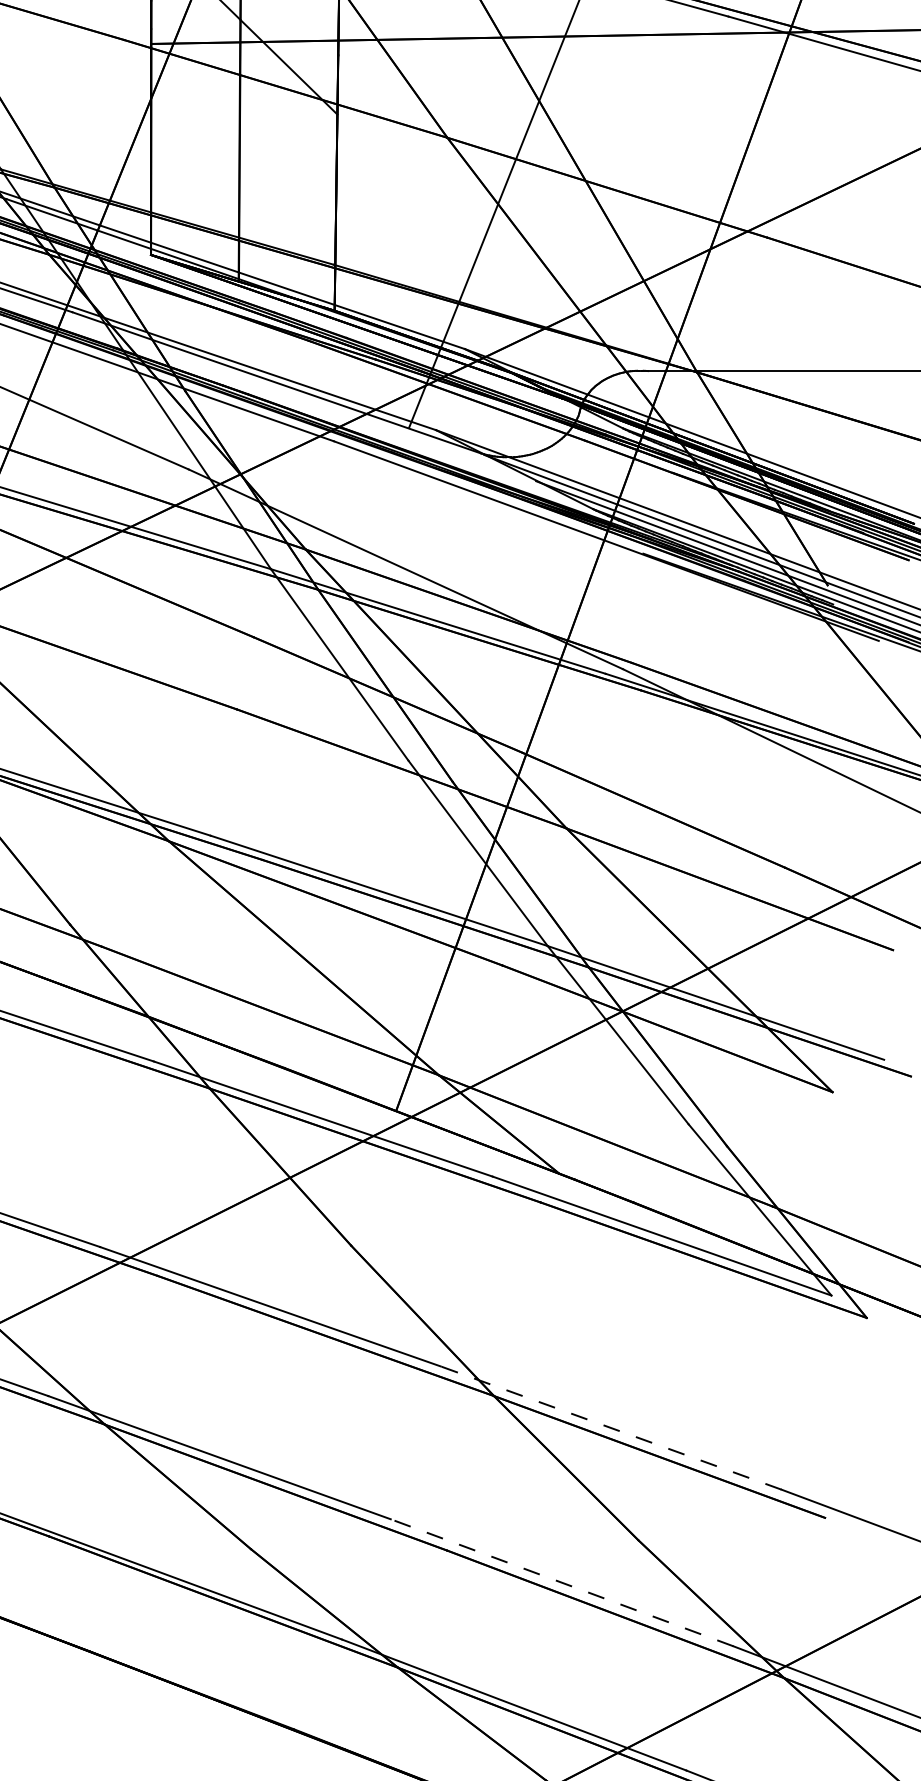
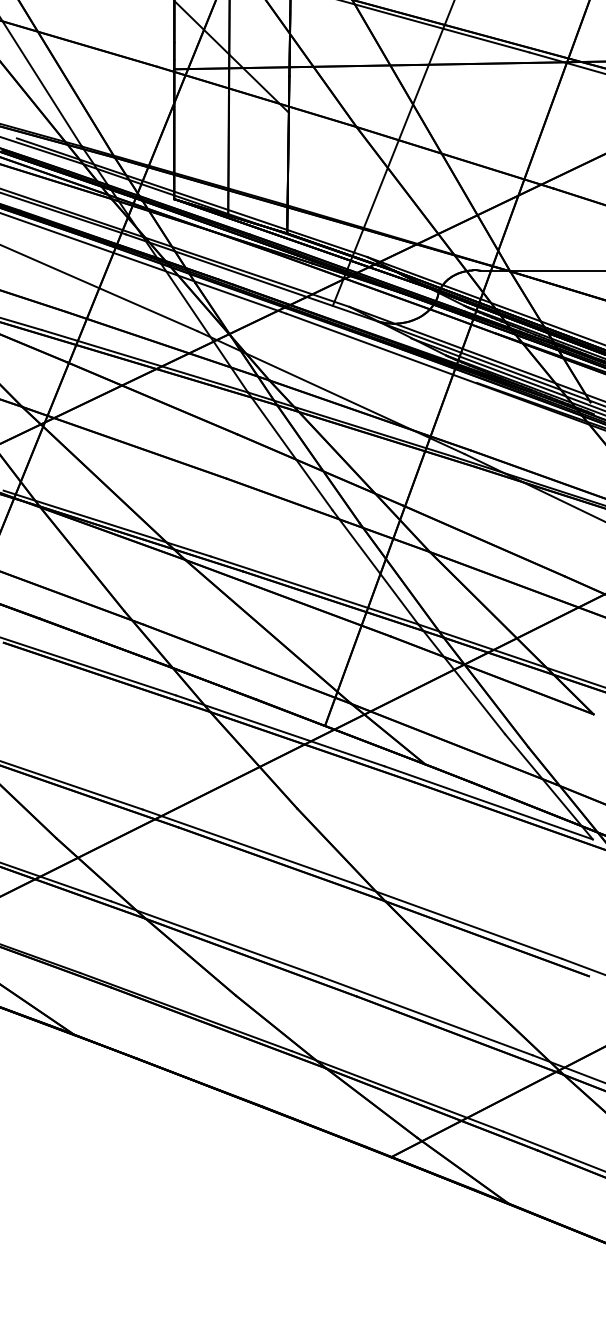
line: (609, 1427) -> (456, 920), dashed -> solid
line: (561, 1581) -> (426, 1015), dashed -> solid

